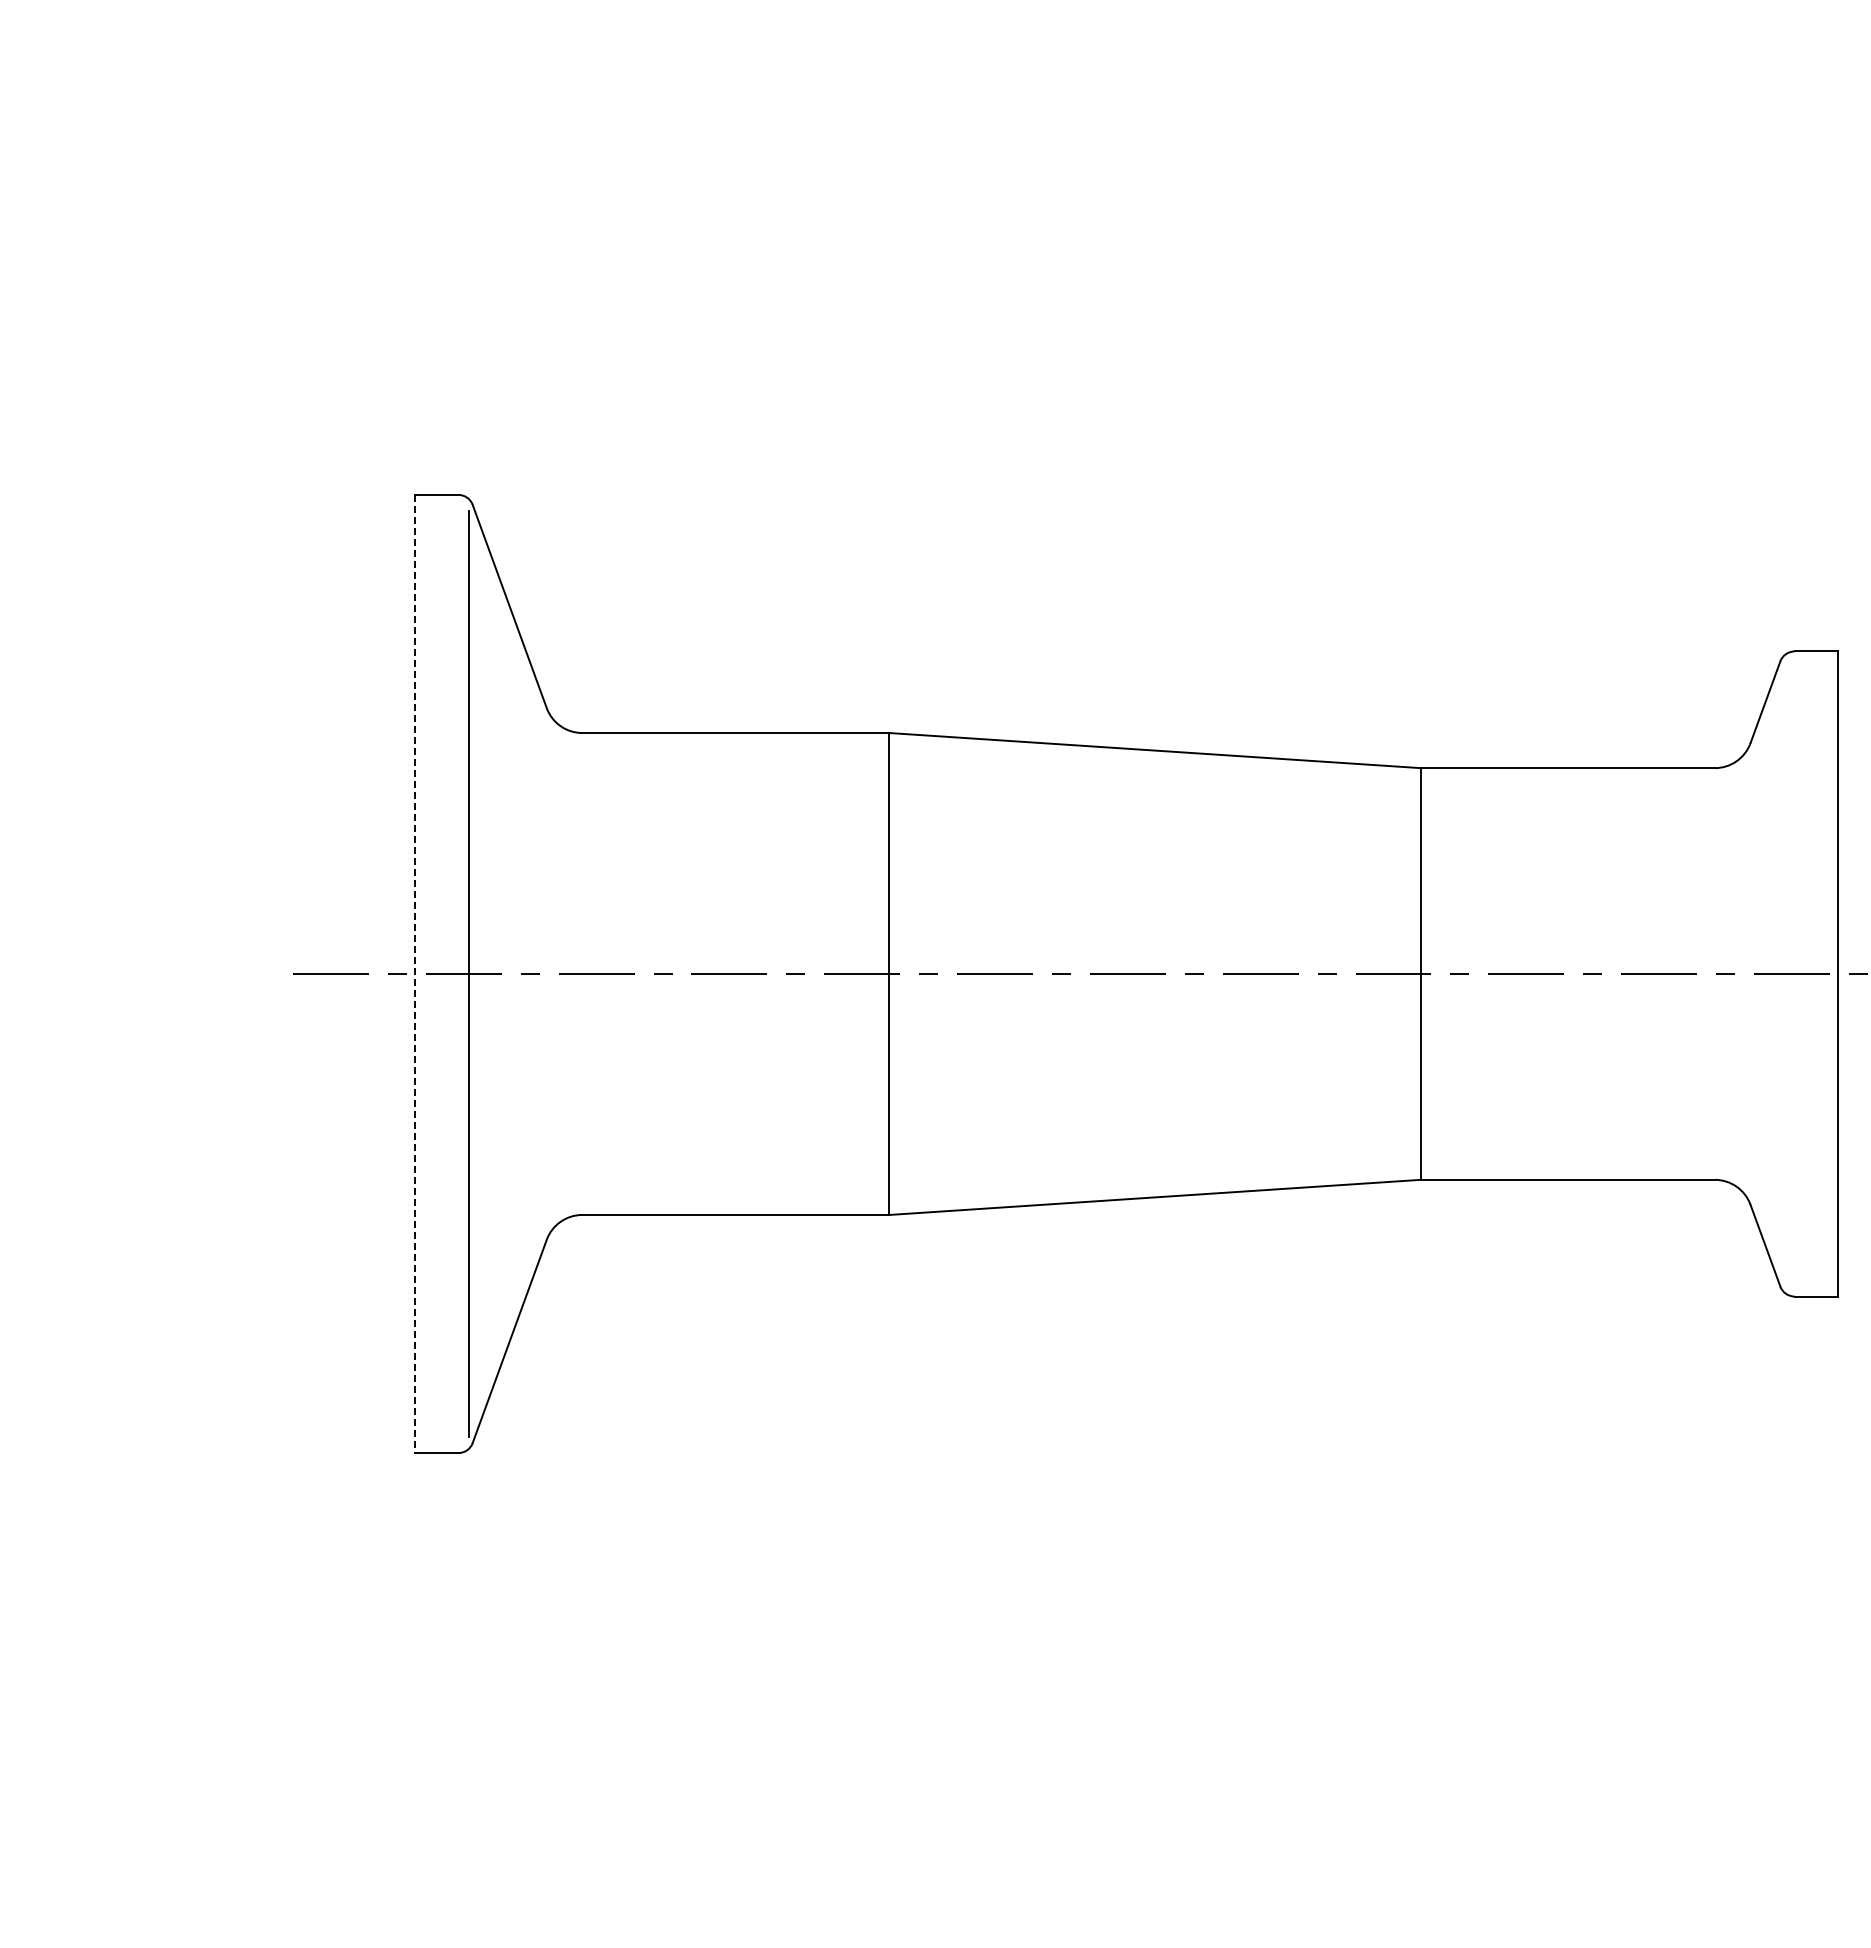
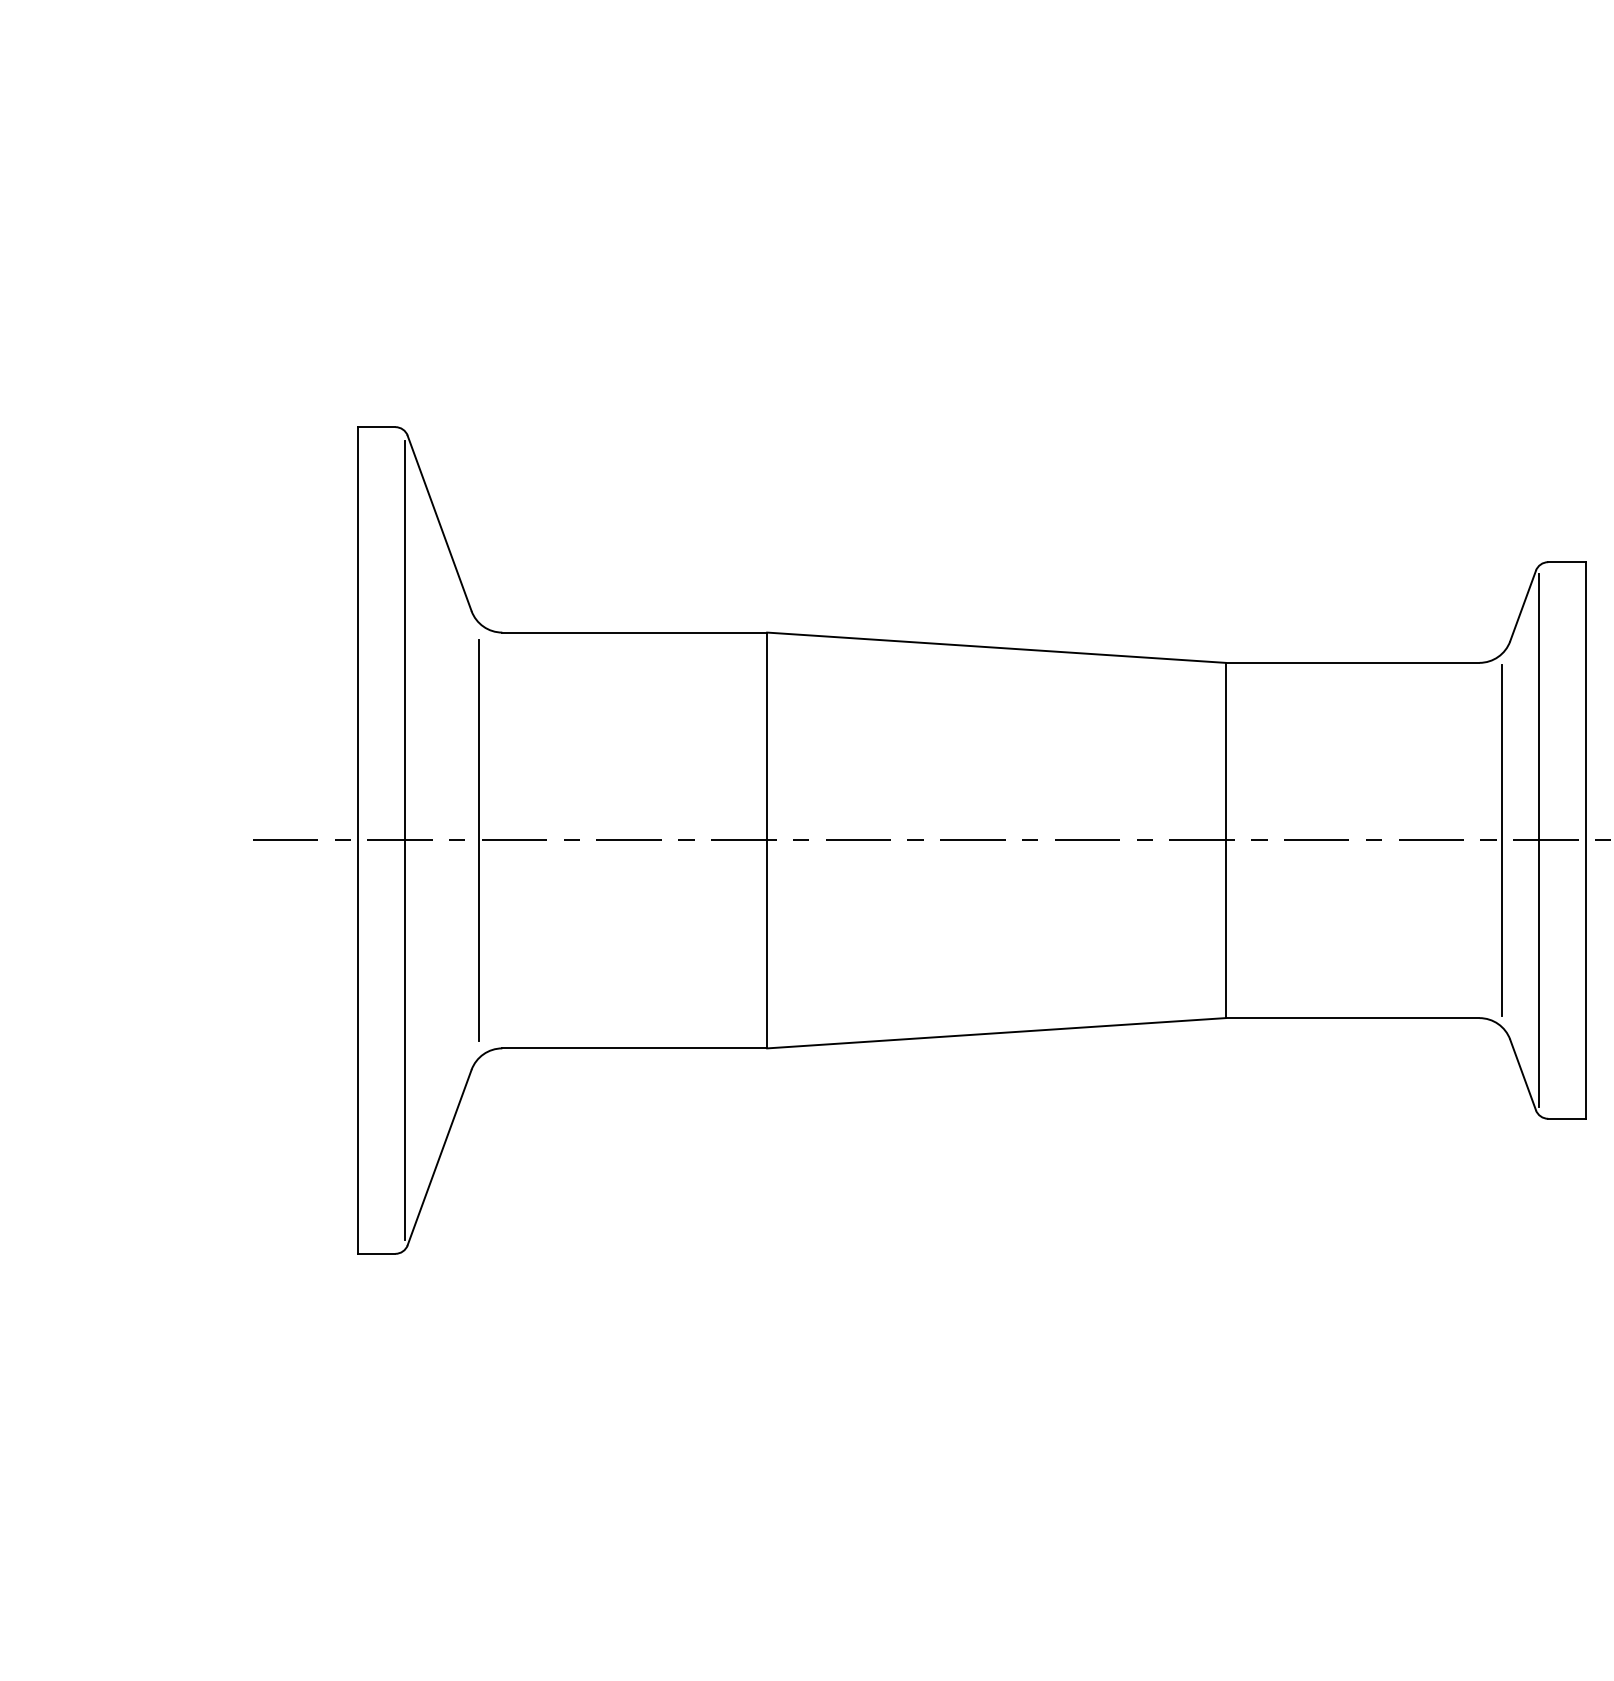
line: (555, 973) -> (479, 840), added
line: (1741, 973) -> (1502, 840), added
line: (1783, 973) -> (1538, 840), added
line: (415, 974) -> (358, 840), dashed -> solid

